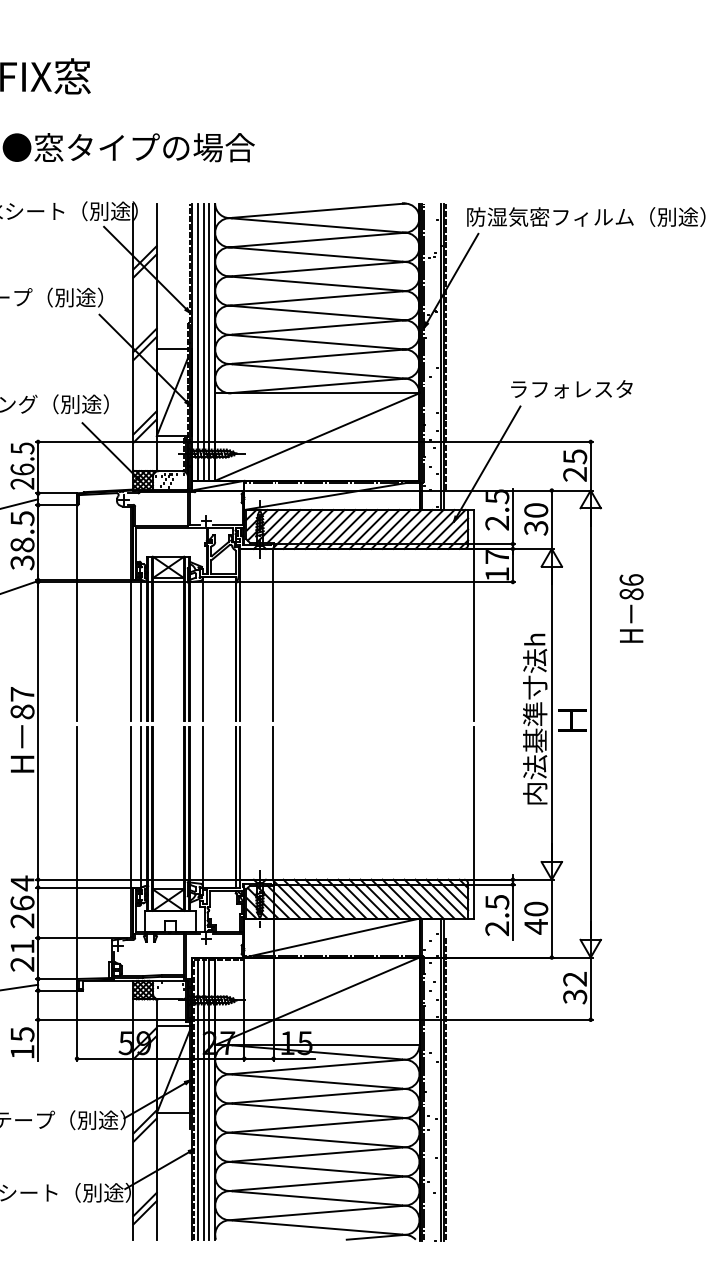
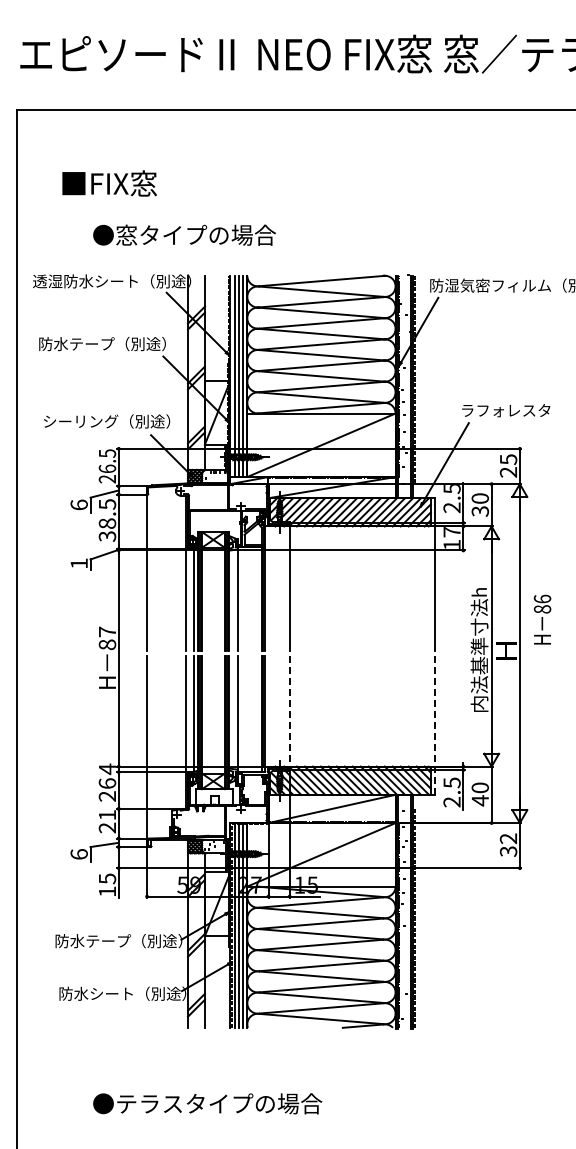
text: (631, 608) -> (542, 619), moved
line: (273, 803) -> (289, 711), solid -> dashed
line: (474, 823) -> (435, 725), solid -> dashed

